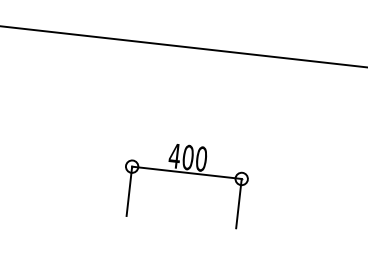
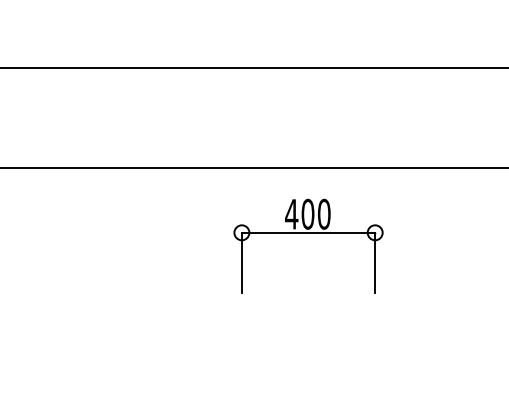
part: (186, 173) -> (308, 233), moved

